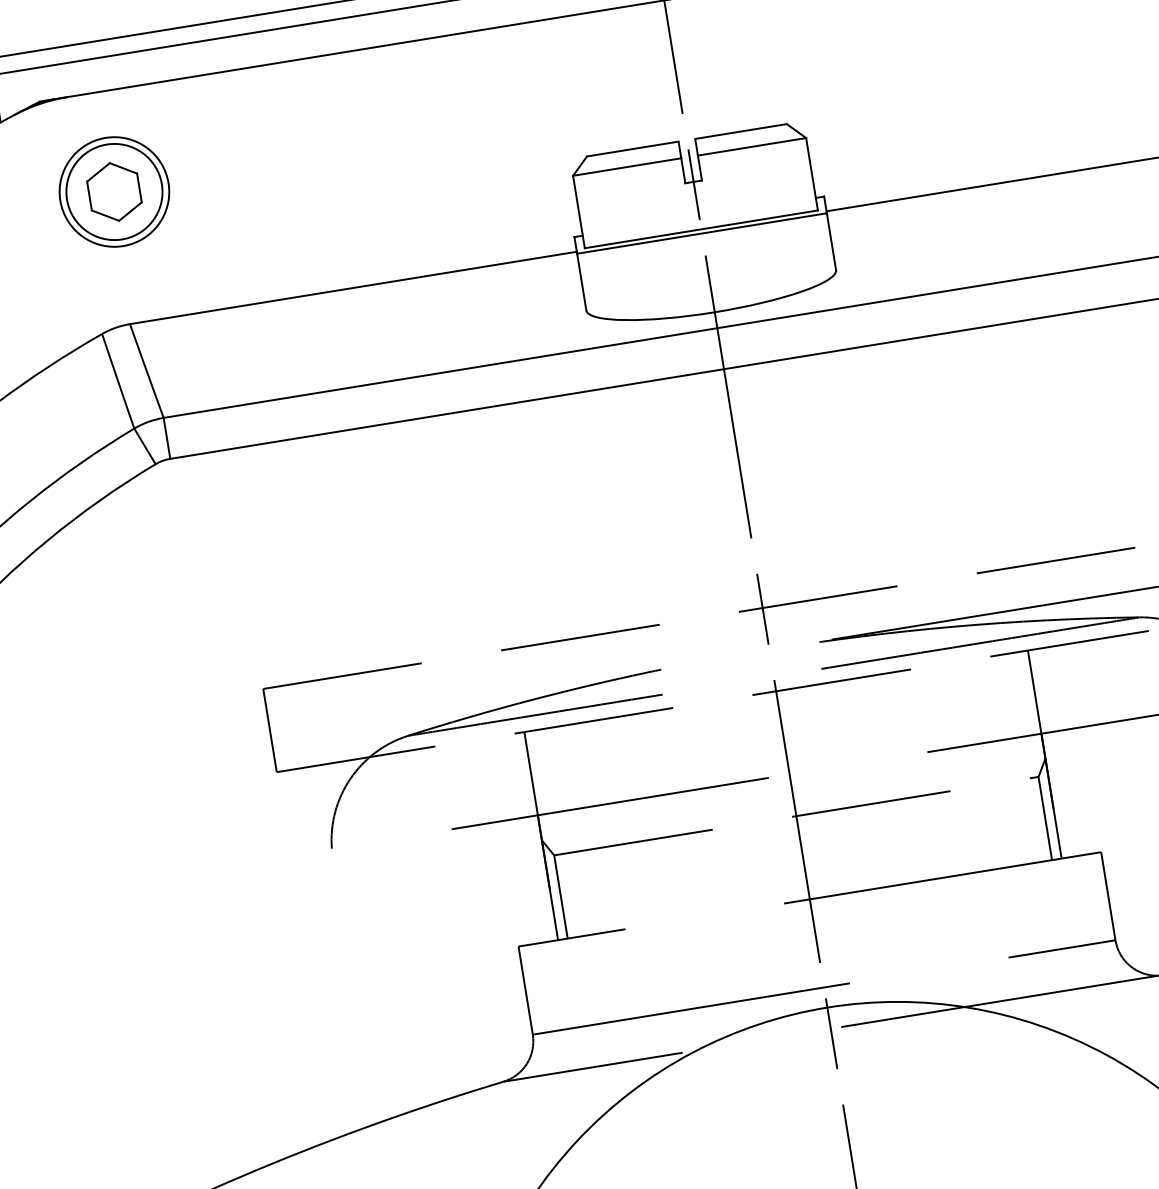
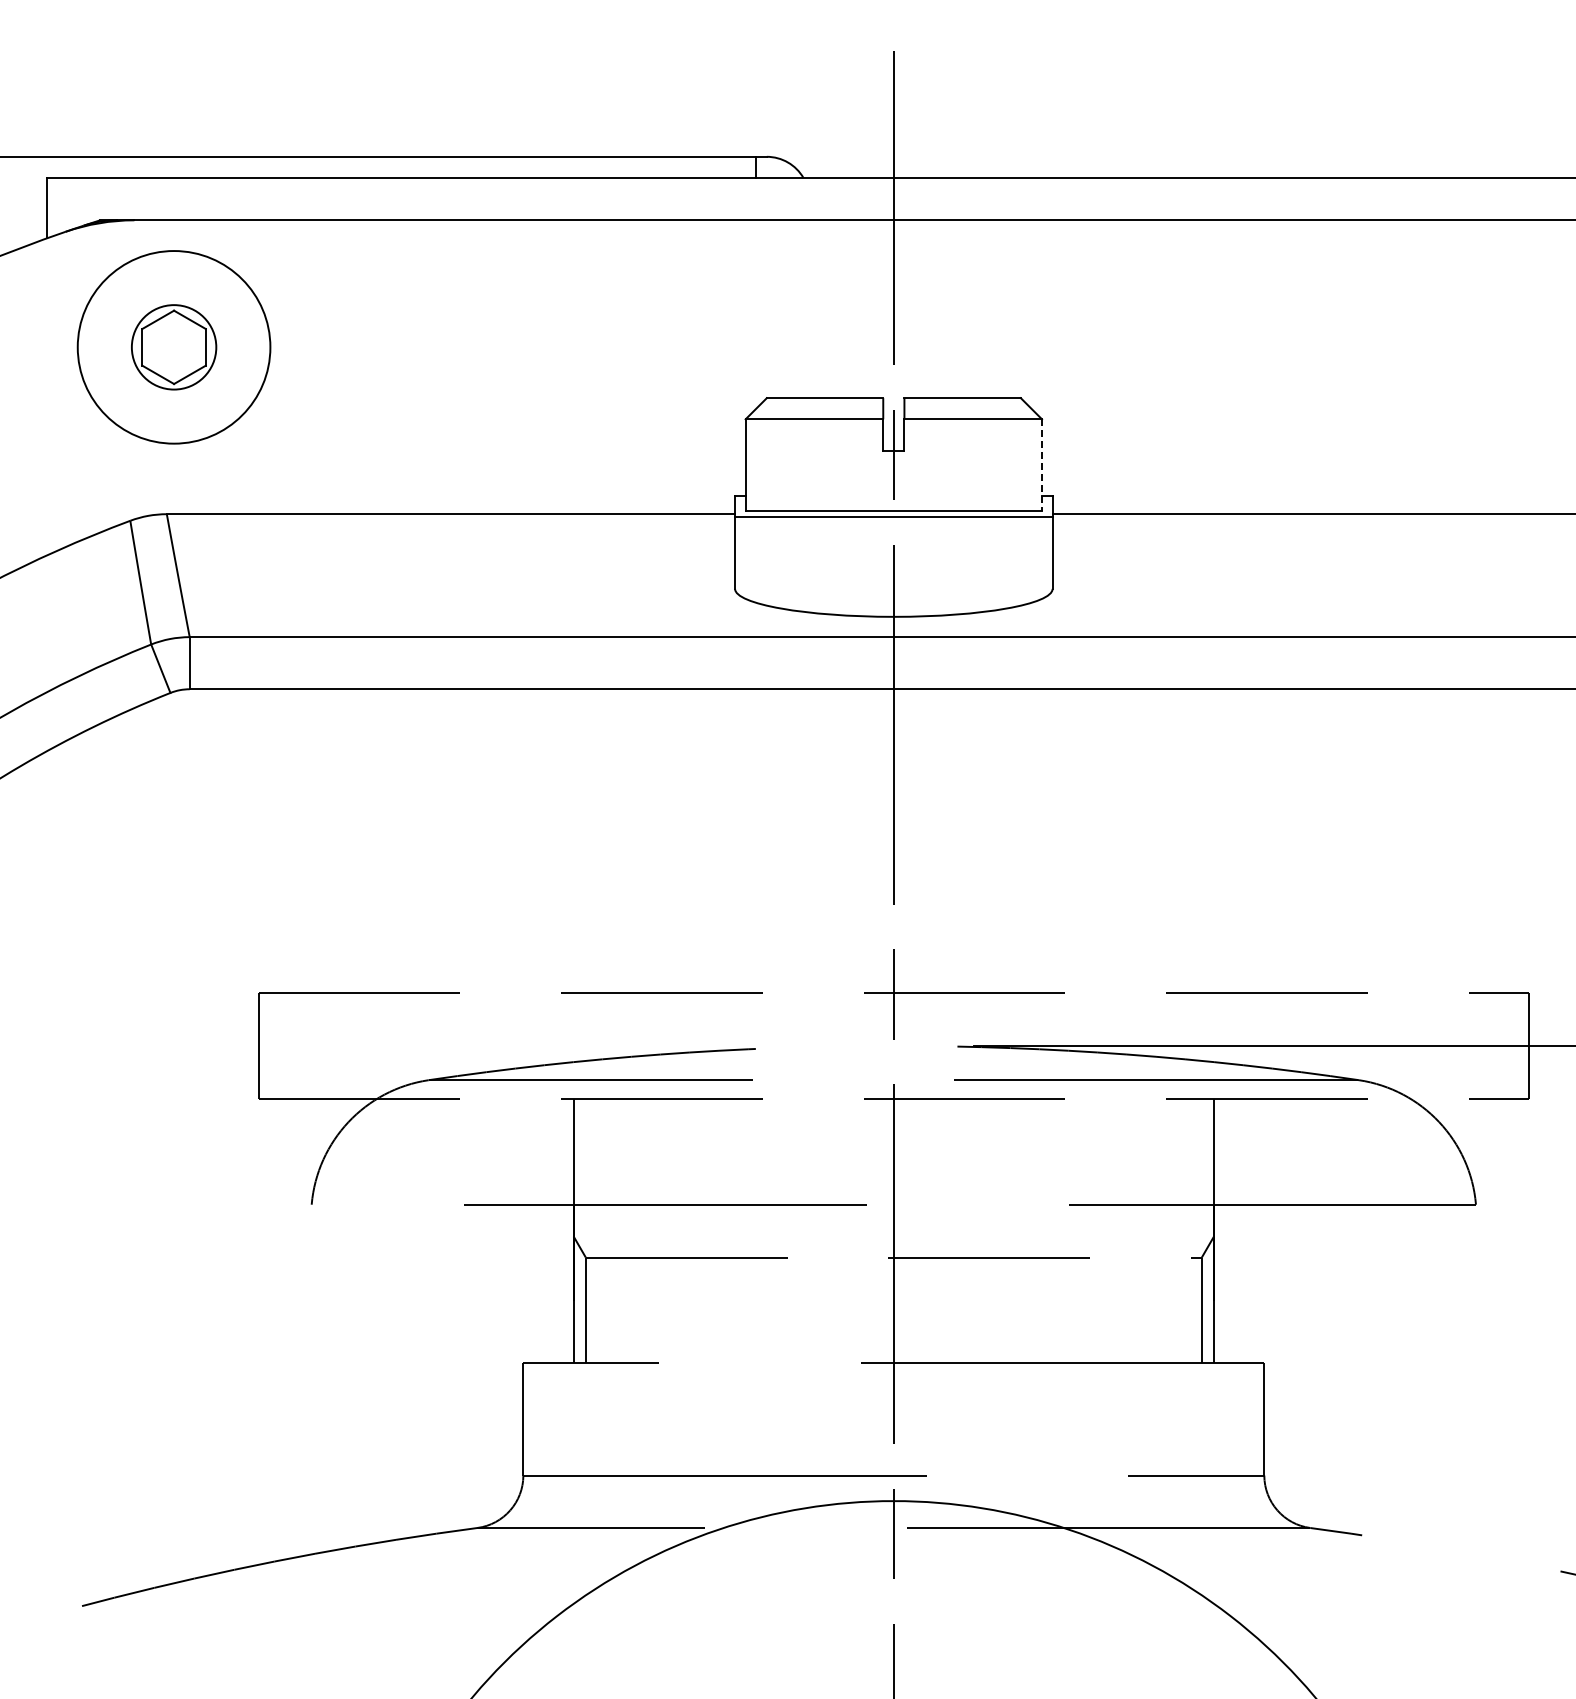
line: (812, 174) -> (1042, 465), solid -> dashed
circle: (114, 192) -> (173, 347), size x0.7
circle: (114, 192) -> (173, 347), size x1.4

